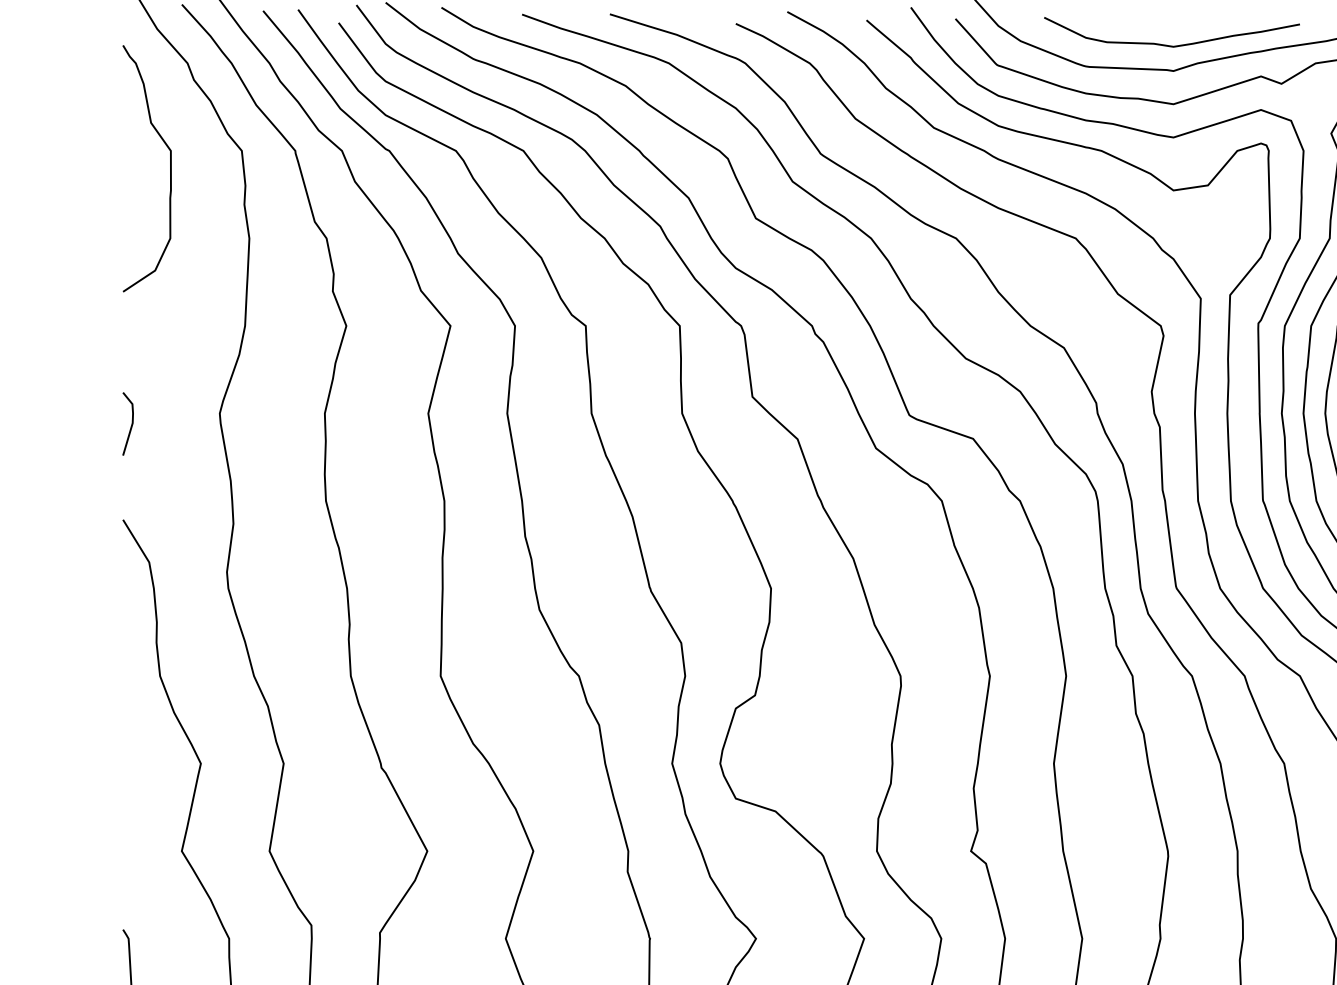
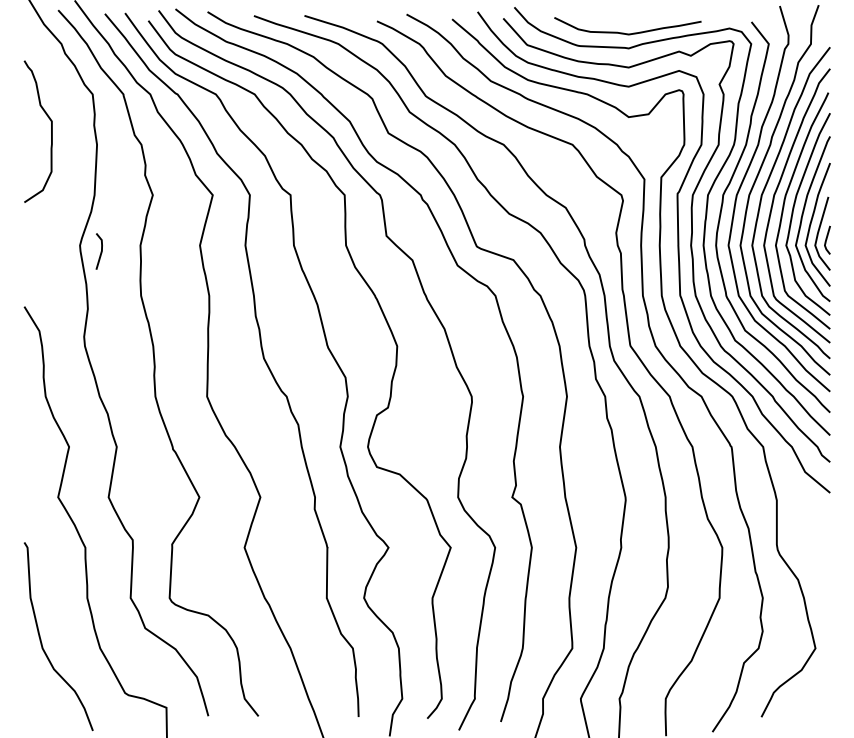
curve: (170, 168) -> (51, 131), moved
line: (130, 423) -> (100, 251), moved

